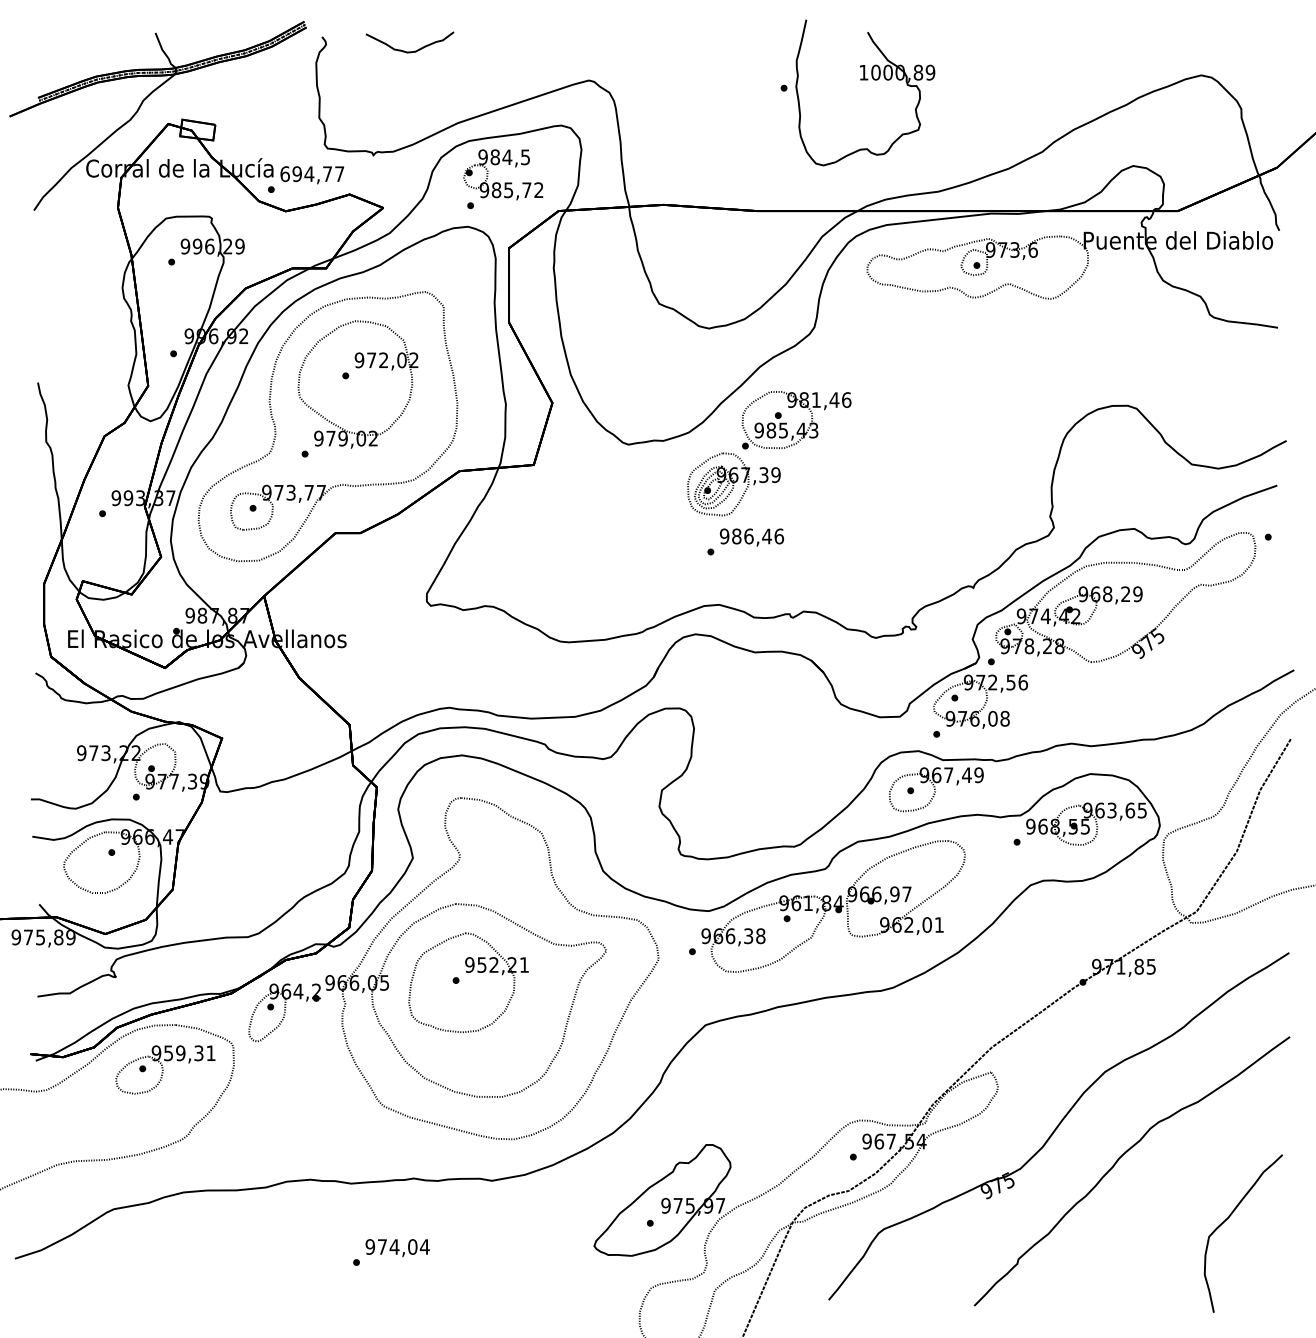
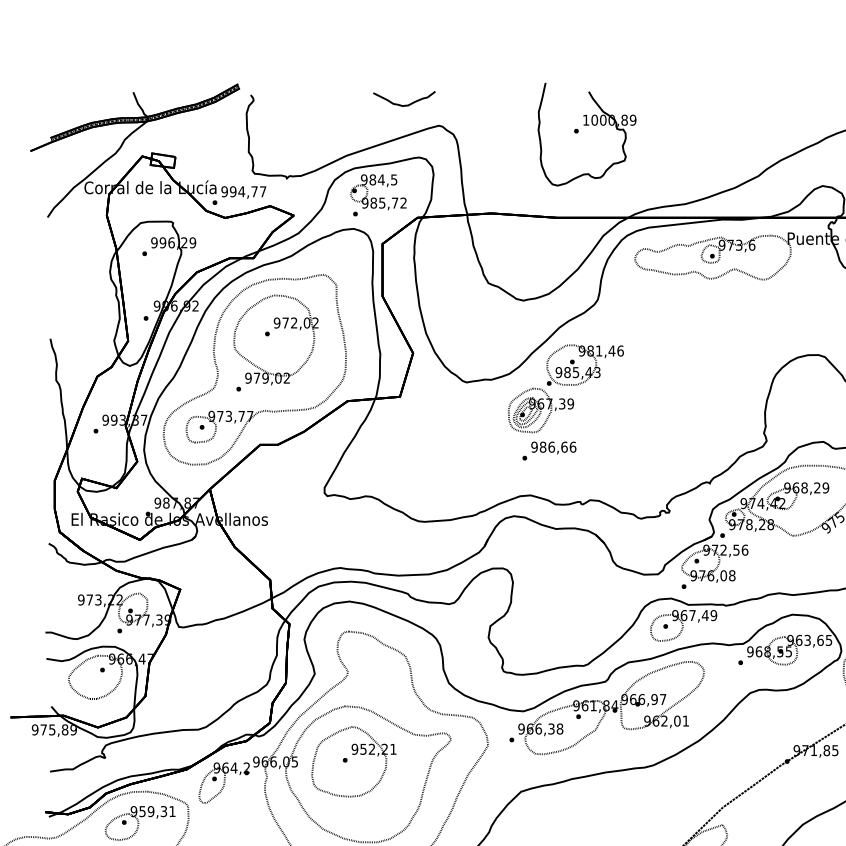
curve: (409, 51) -> (404, 105), moved
part: (865, 80) -> (587, 125), moved
text: (284, 174) -> (224, 192), 694,77 -> 994,77
text: (767, 536) -> (564, 447), 986,46 -> 986,66

